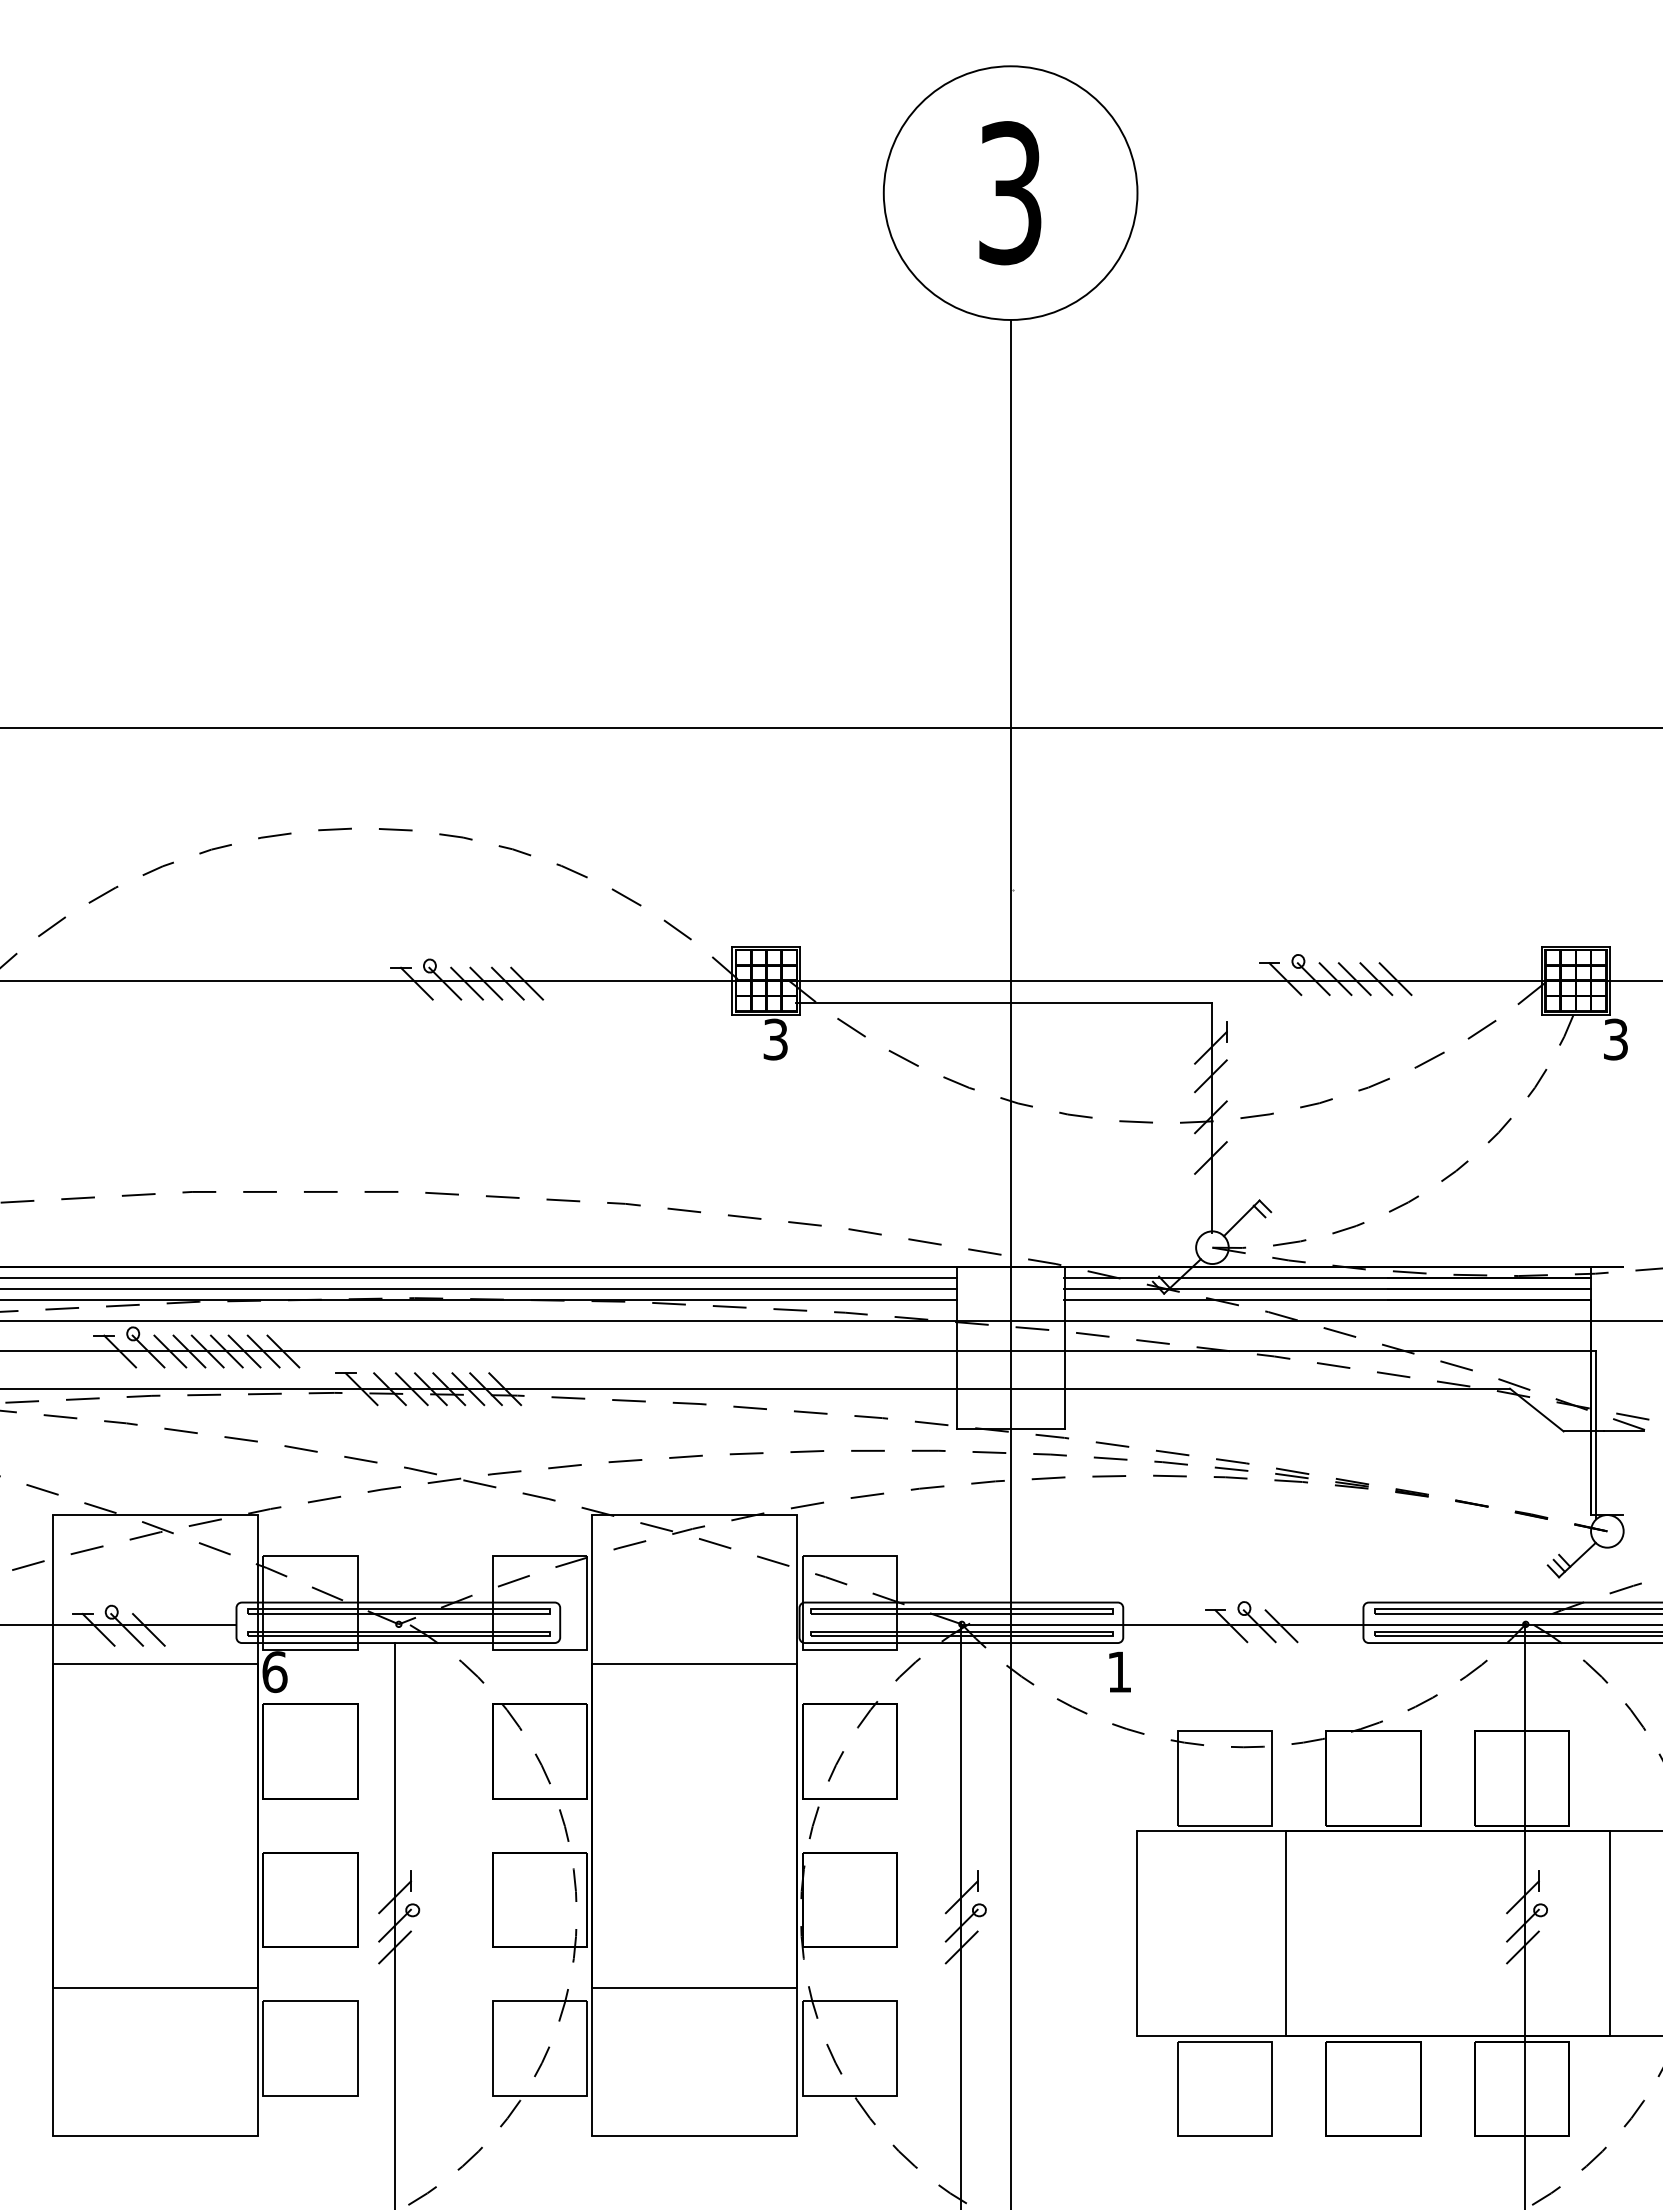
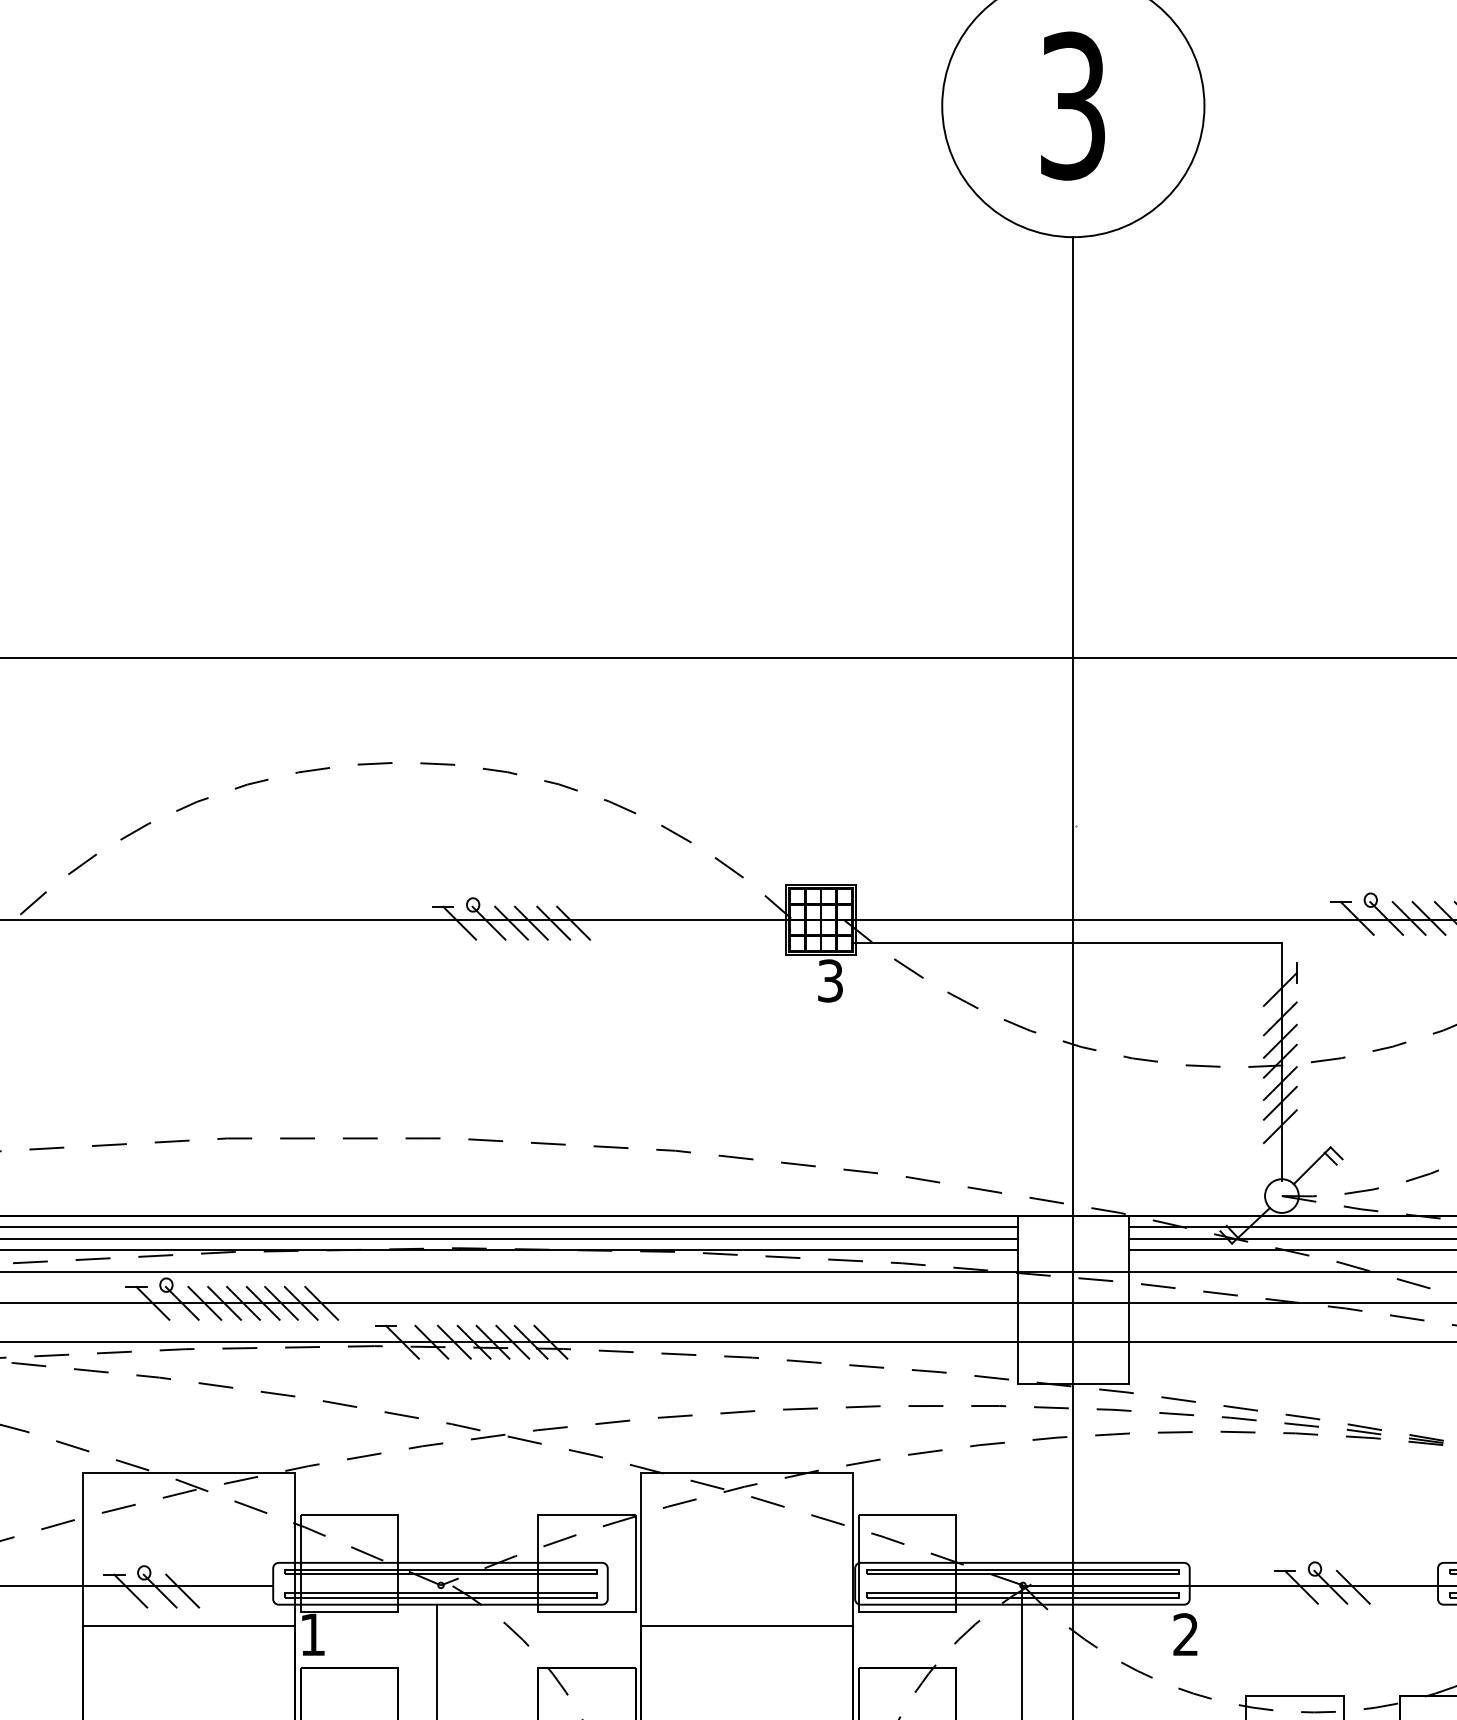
line: (1210, 1097) -> (1279, 1040), added
line: (1210, 1138) -> (1279, 1083), added
line: (1210, 1180) -> (1279, 1126), added
text: (1118, 1671) -> (1184, 1634), 1 -> 2
text: (274, 1672) -> (312, 1635), 6 -> 1

